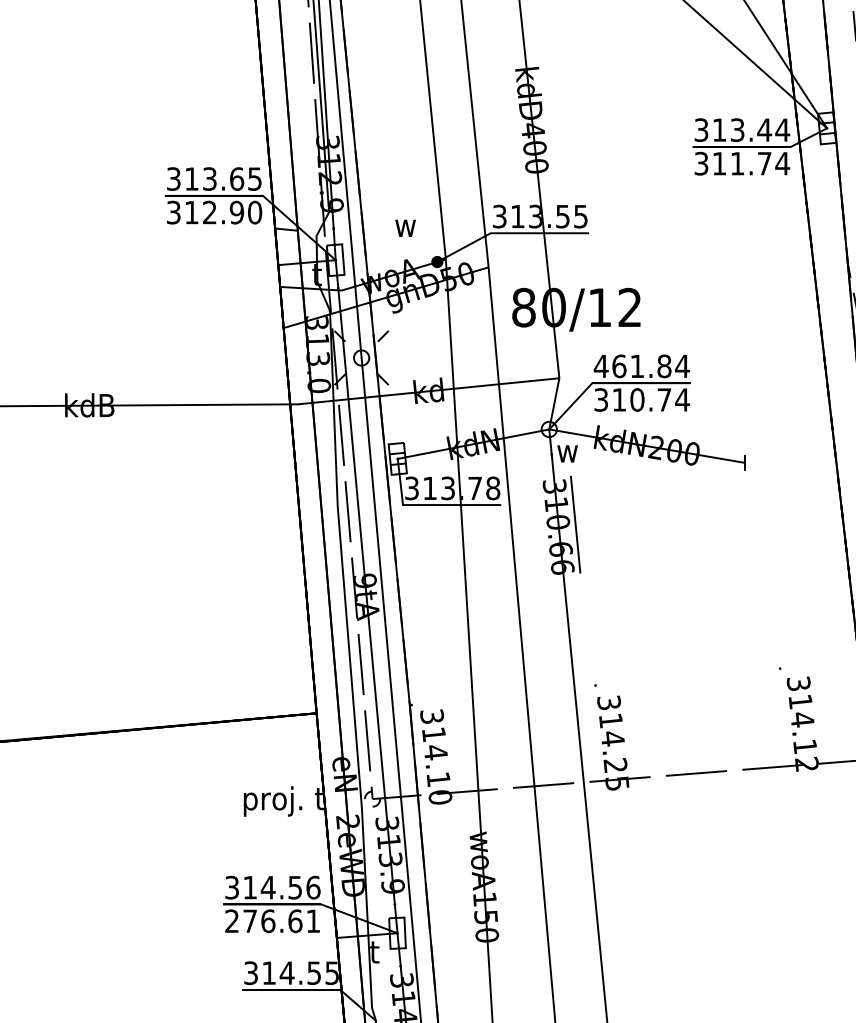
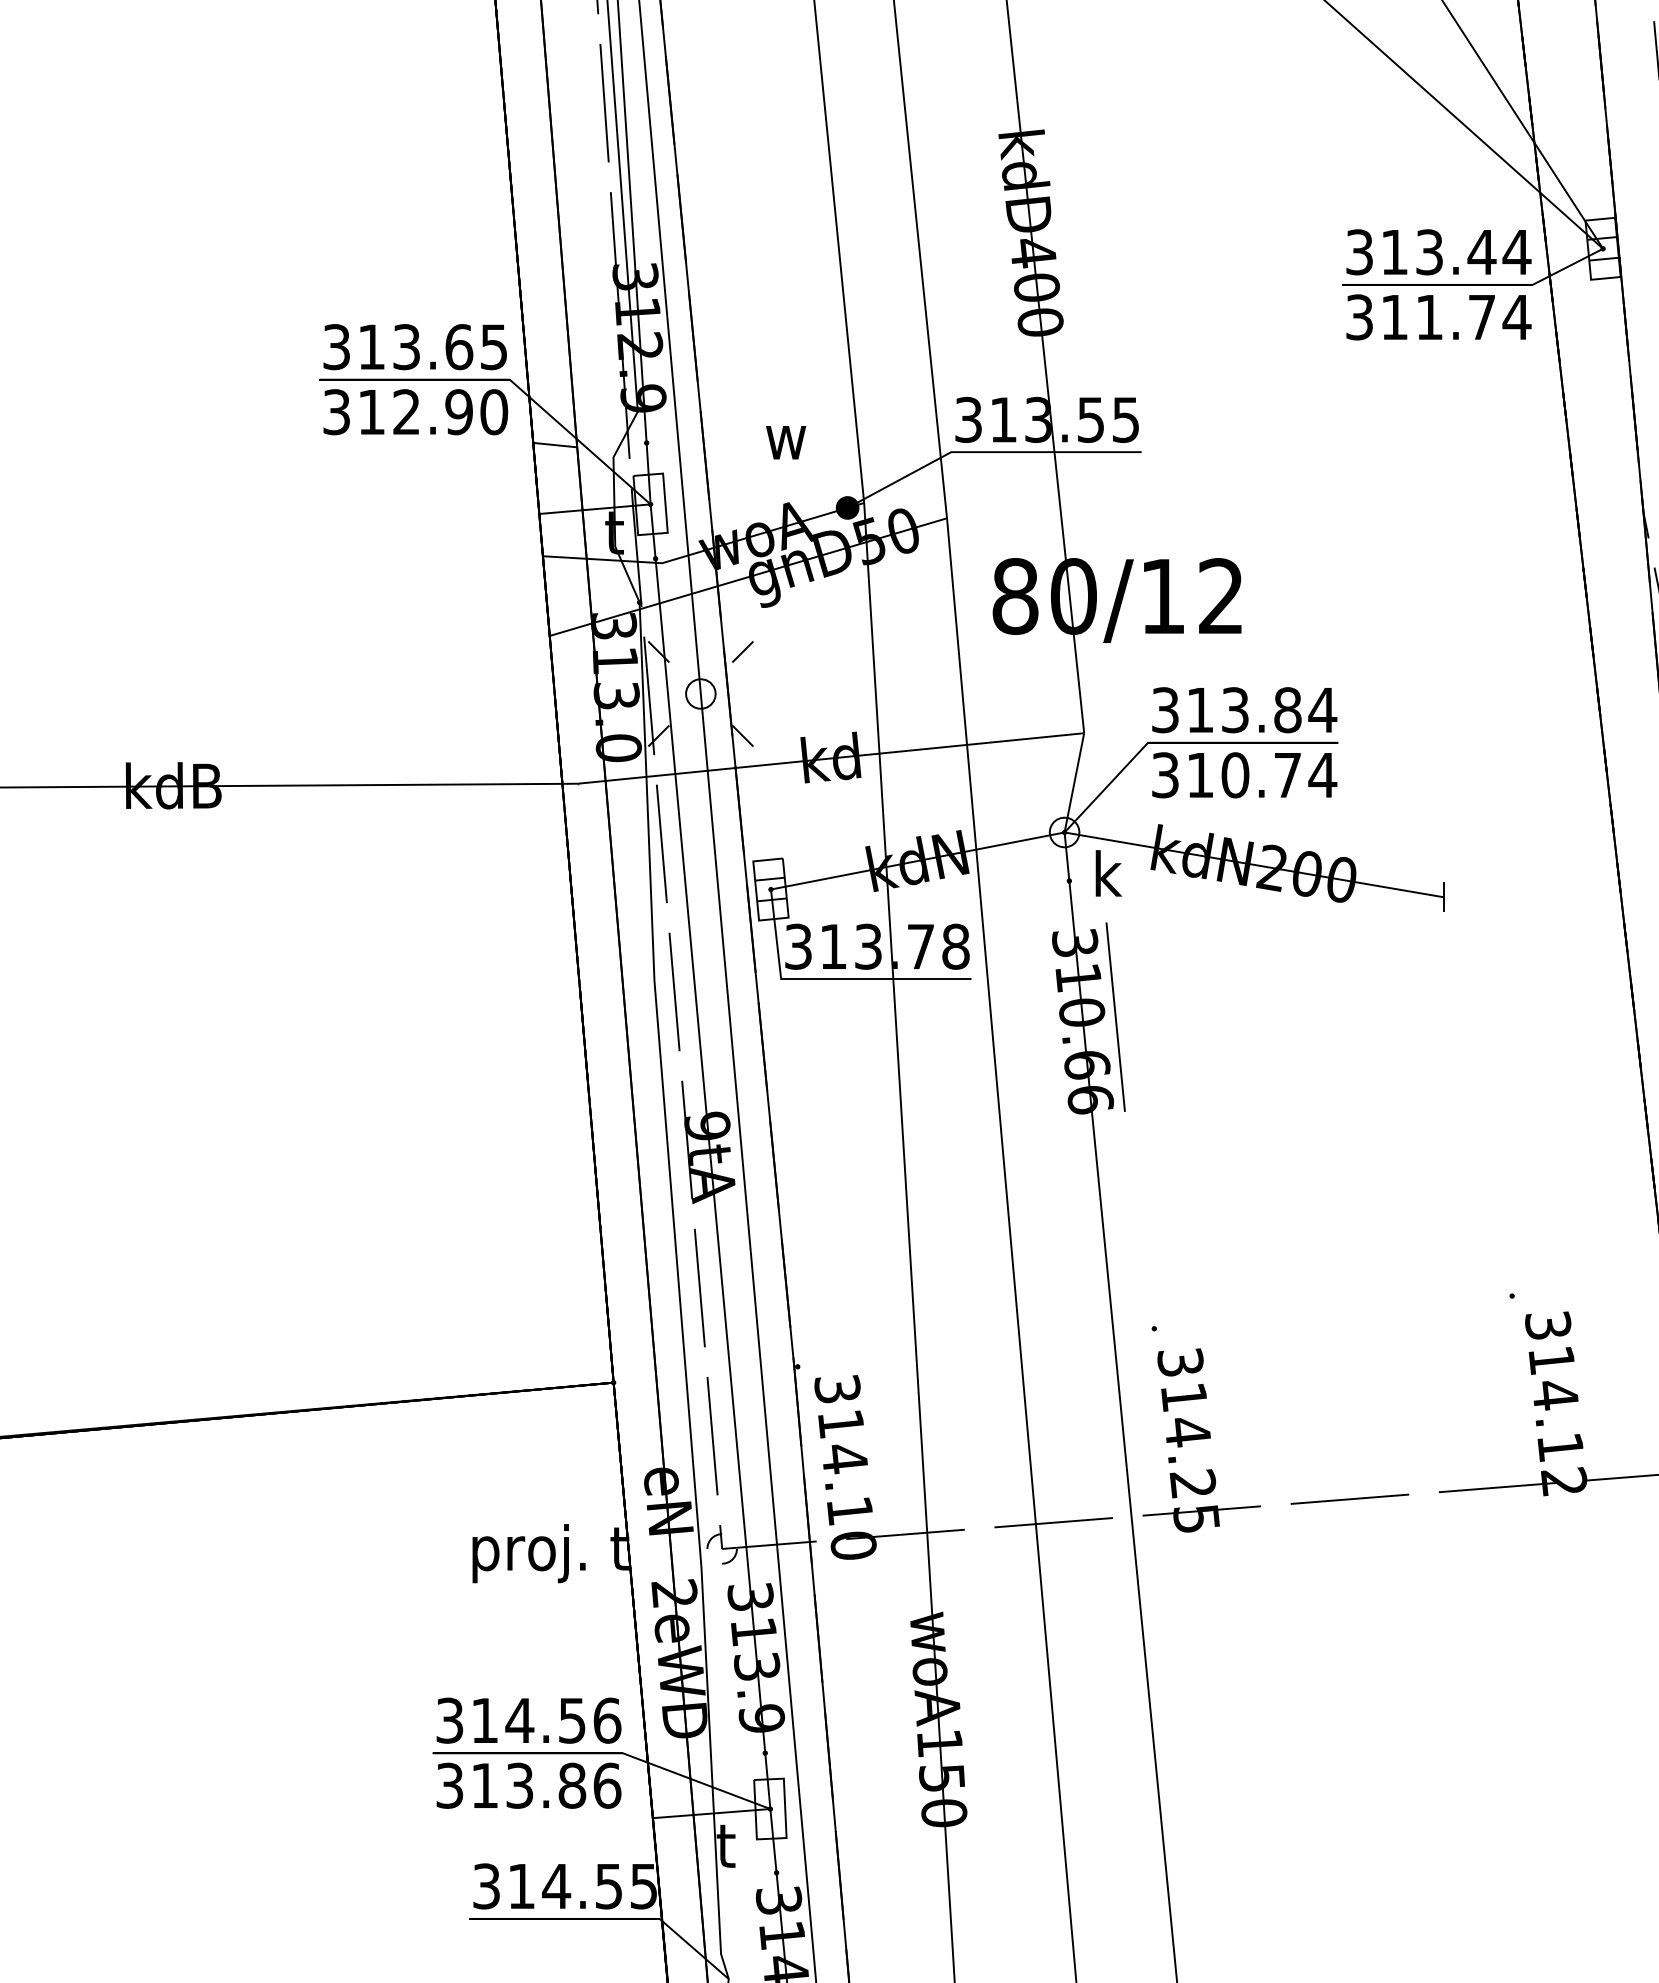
text: (618, 366) -> (1198, 710), 461.84 -> 313.84
text: (567, 450) -> (1099, 873), w -> k
text: (272, 921) -> (528, 1786), 276.61 -> 313.86

